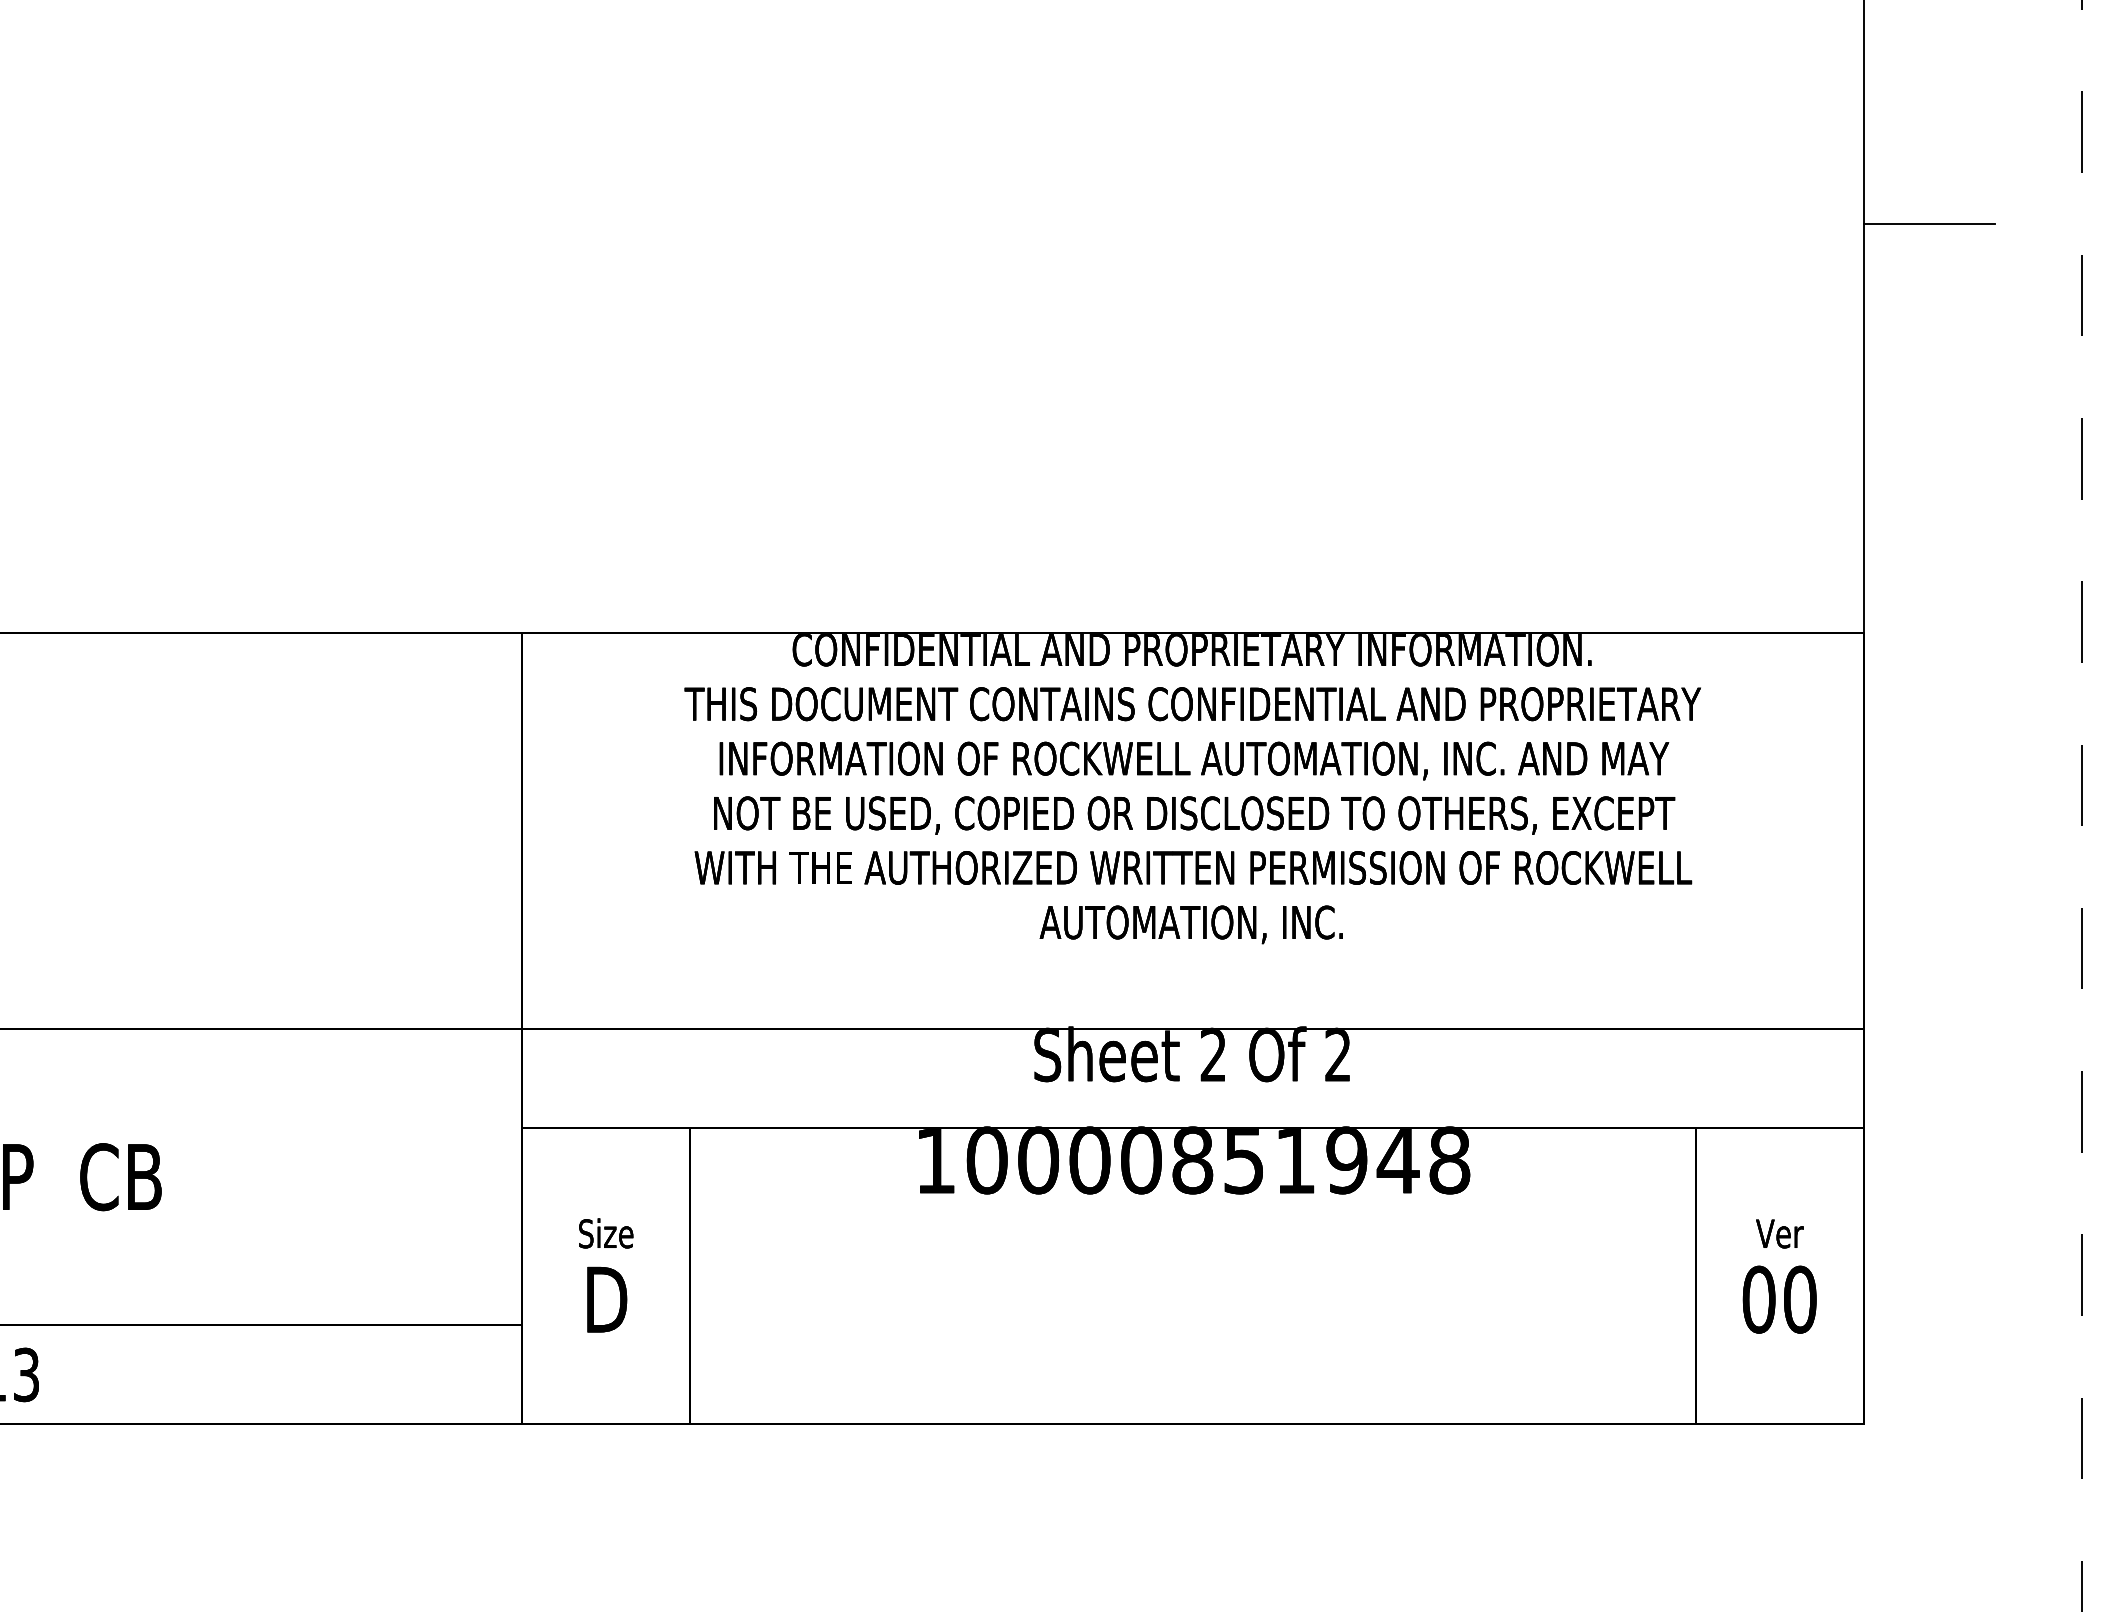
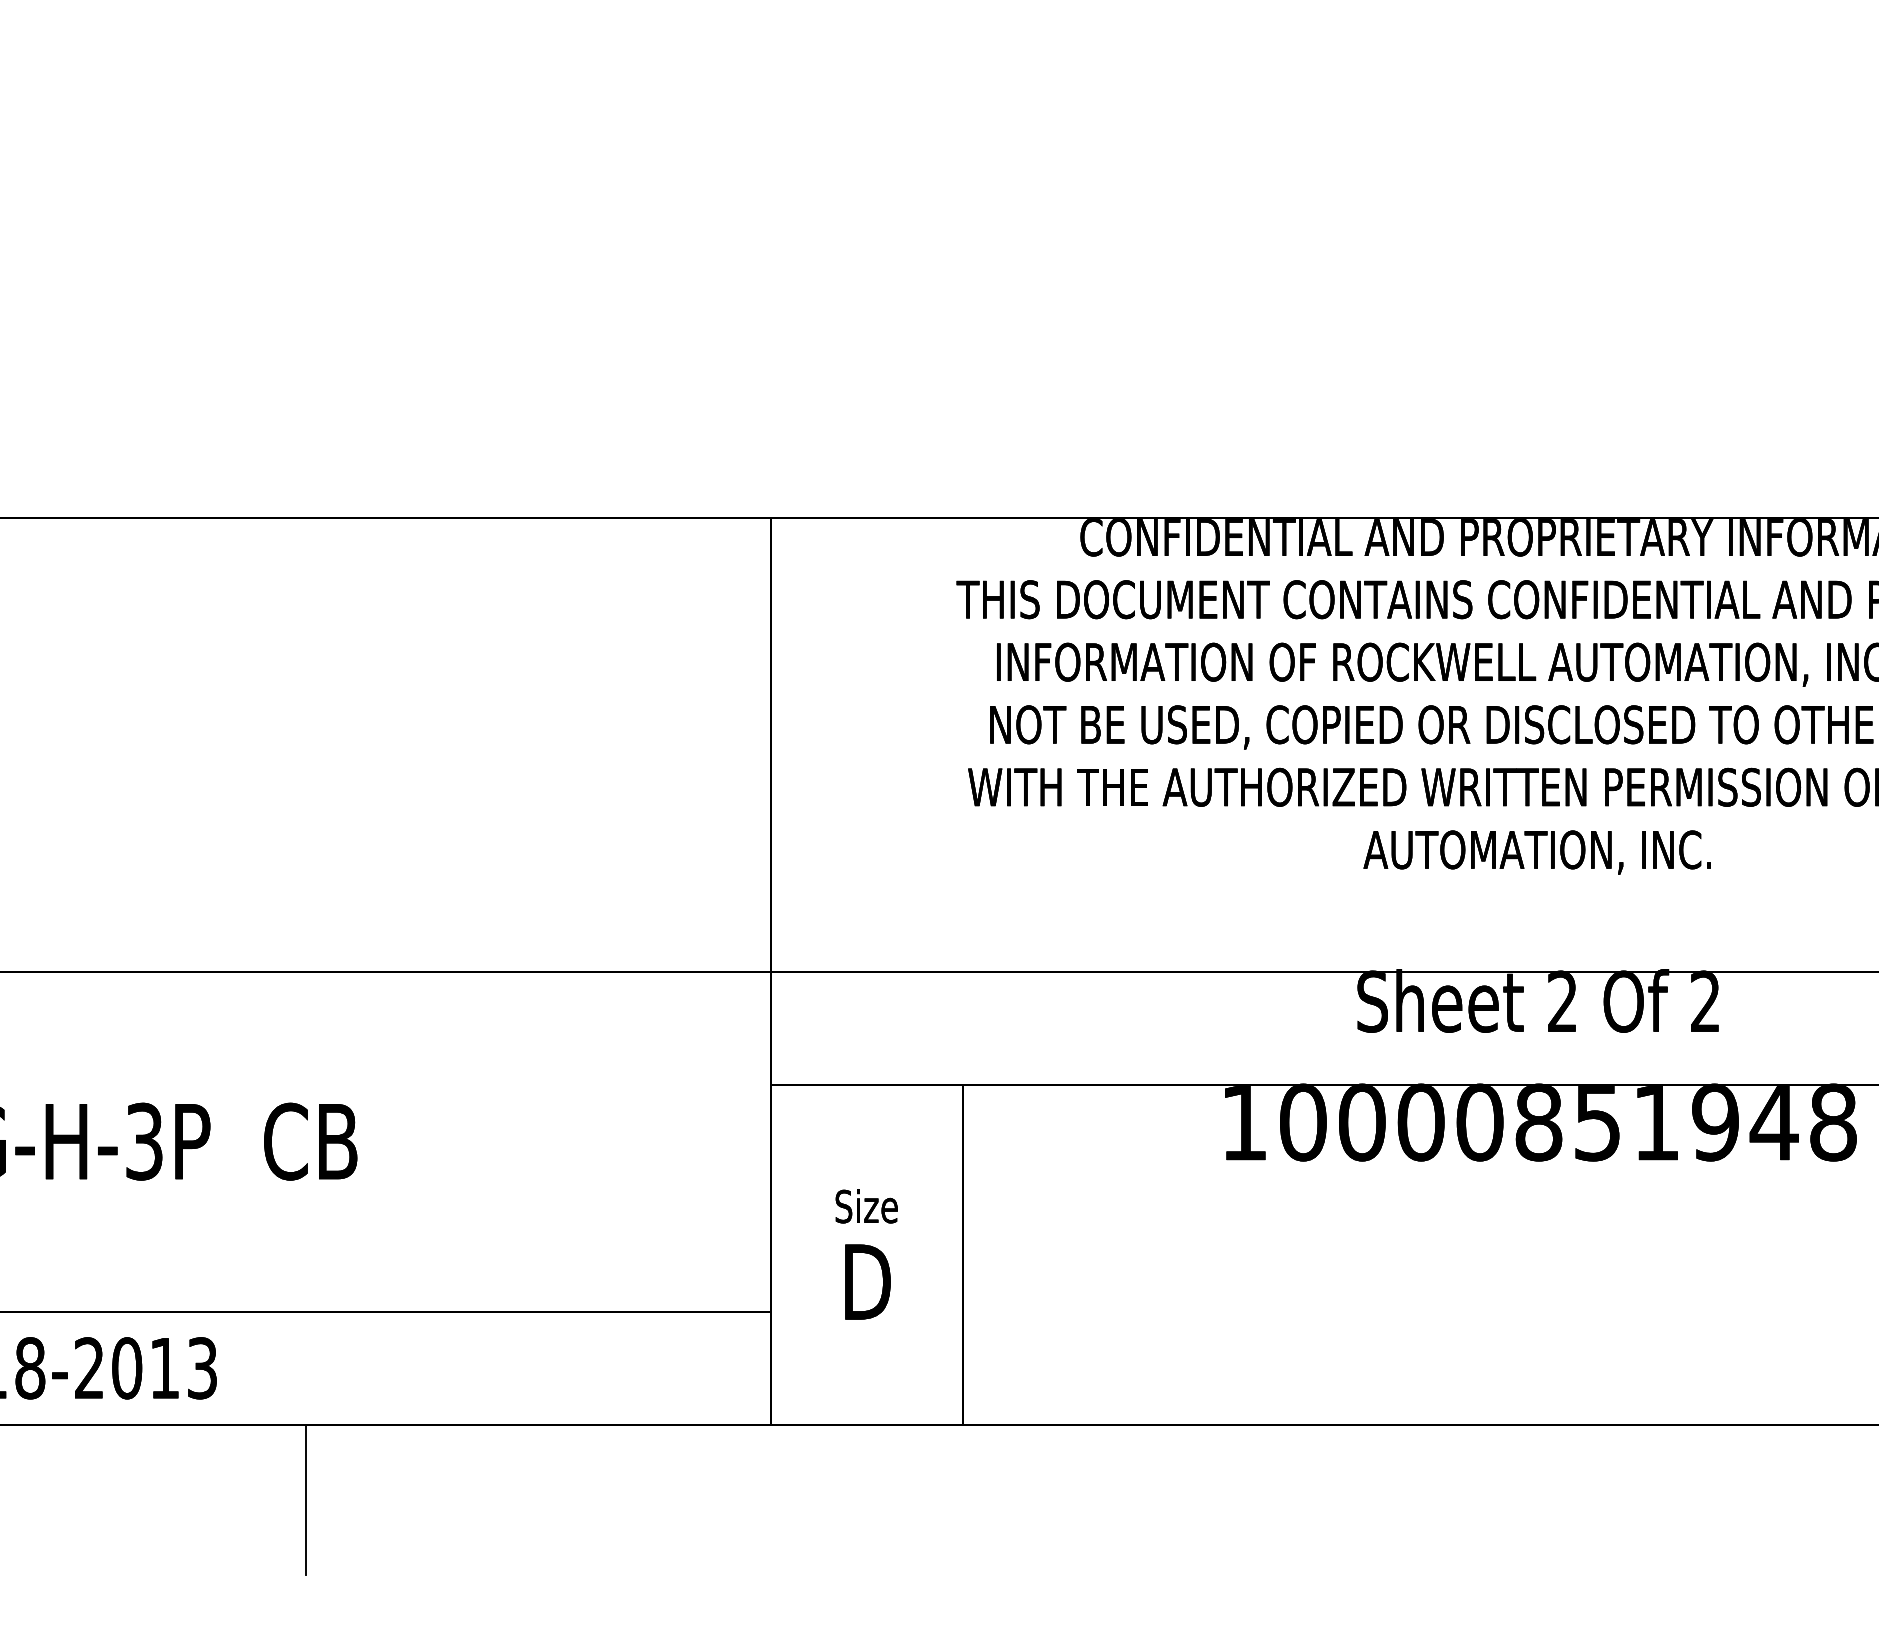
line: (117, 1489) -> (306, 1499), added

